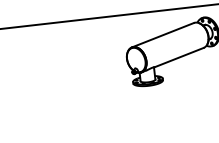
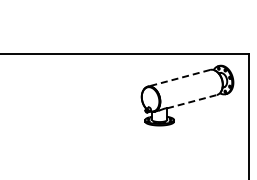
line: (162, 35) -> (178, 78), solid -> dashed
line: (179, 57) -> (192, 101), solid -> dashed

